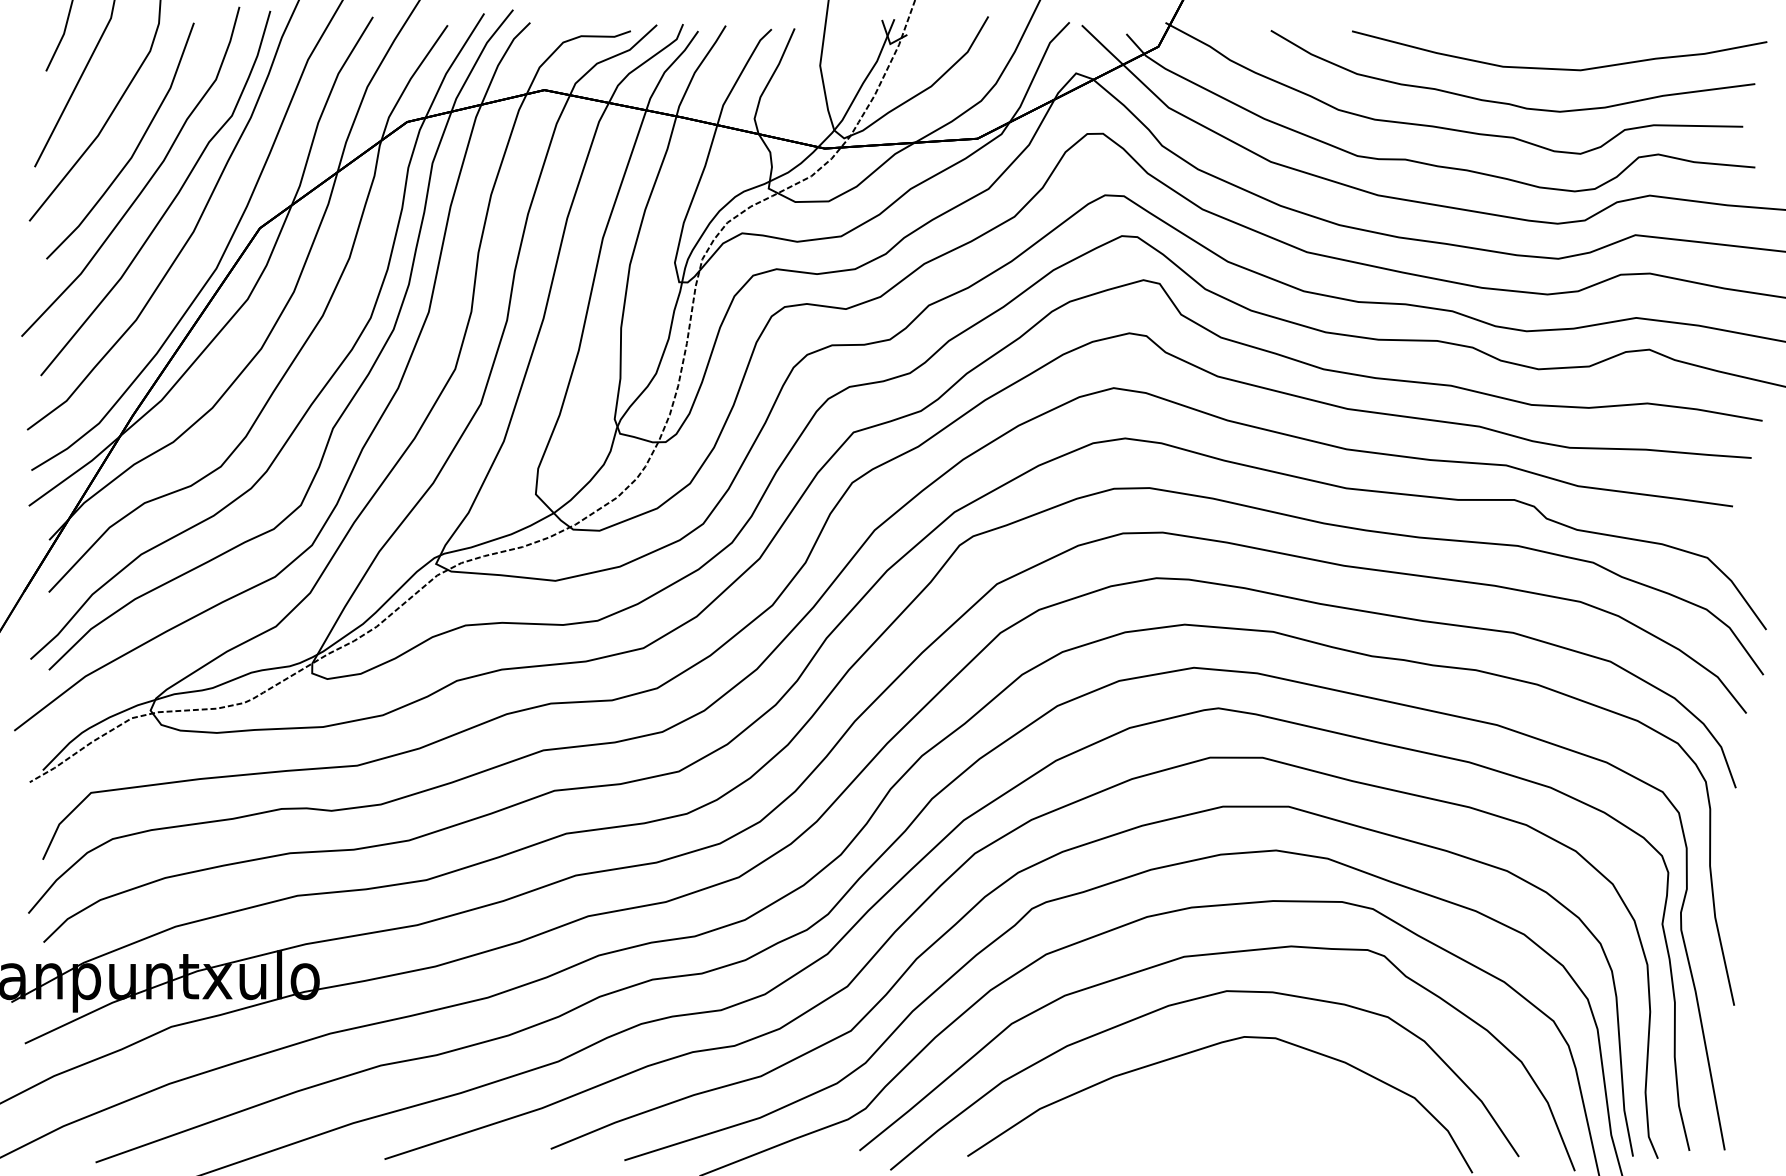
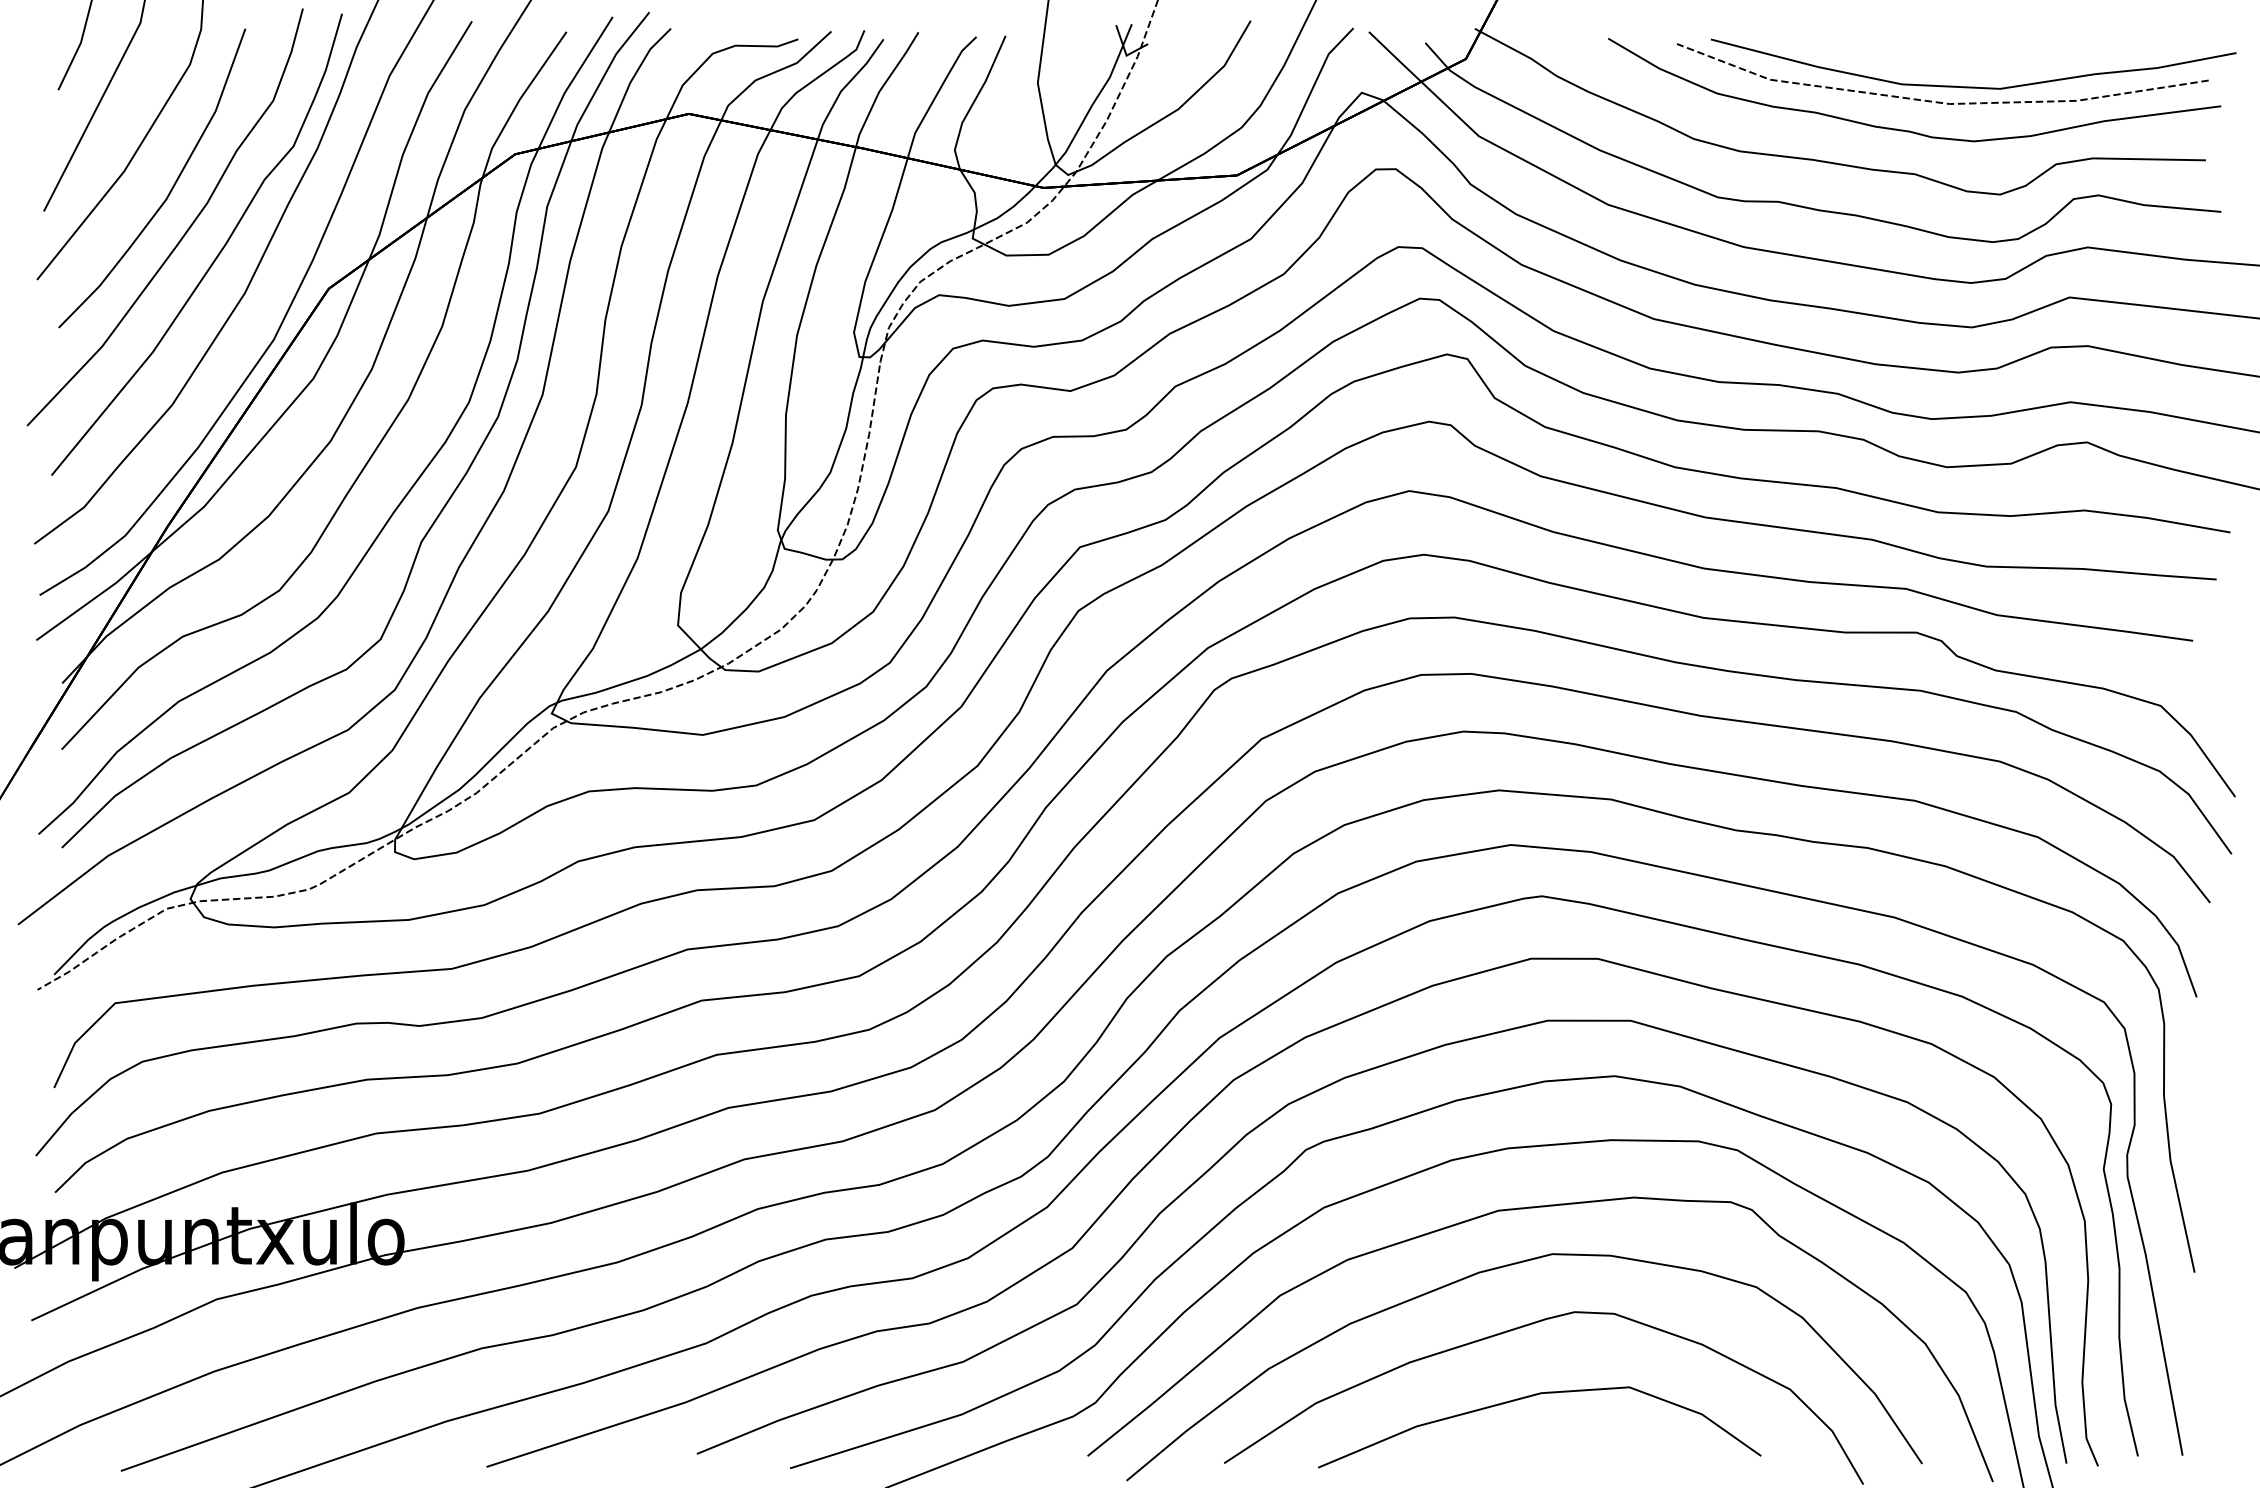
curve: (1533, 80) -> (1940, 101), added
part: (1211, 1103) -> (1533, 1396), added

